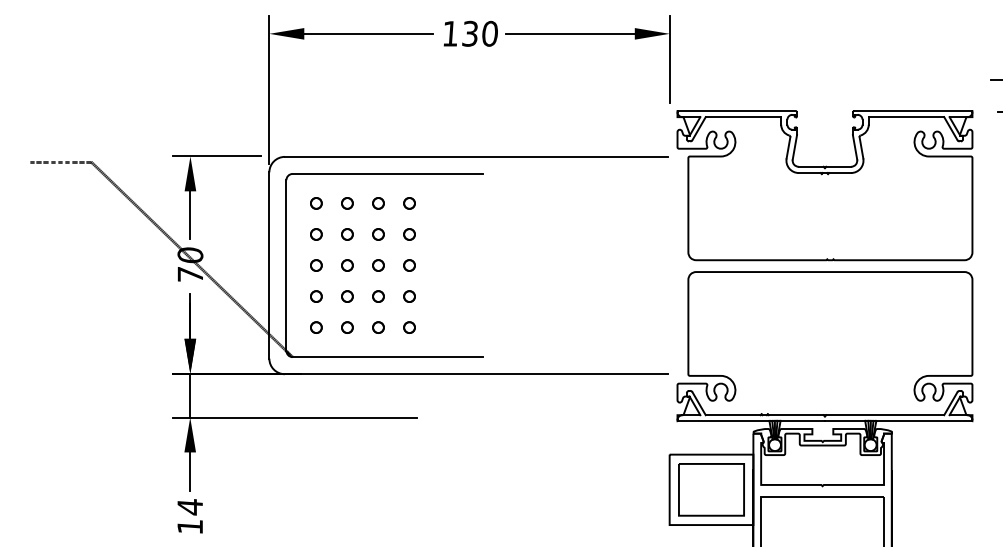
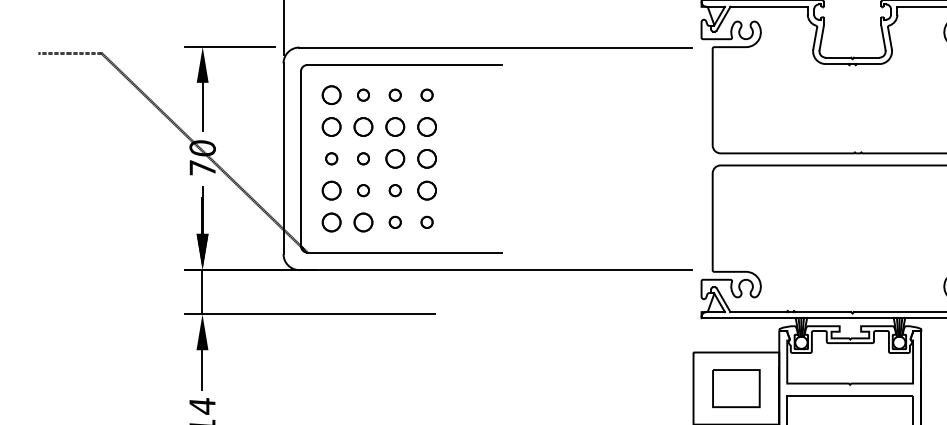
circle: (316, 203) -> (331, 95), size x1.6
circle: (316, 234) -> (331, 127), size x1.6
circle: (347, 234) -> (363, 127), size x1.6
circle: (378, 234) -> (395, 127), size x1.6
circle: (409, 234) -> (427, 127), size x1.6
circle: (378, 265) -> (395, 158), size x1.6
circle: (409, 265) -> (427, 158), size x1.6
circle: (316, 296) -> (331, 190), size x1.6
circle: (409, 296) -> (427, 190), size x1.6
circle: (316, 327) -> (331, 222), size x1.6
circle: (347, 327) -> (363, 222), size x1.6
part: (711, 489) -> (736, 388), size x0.7

